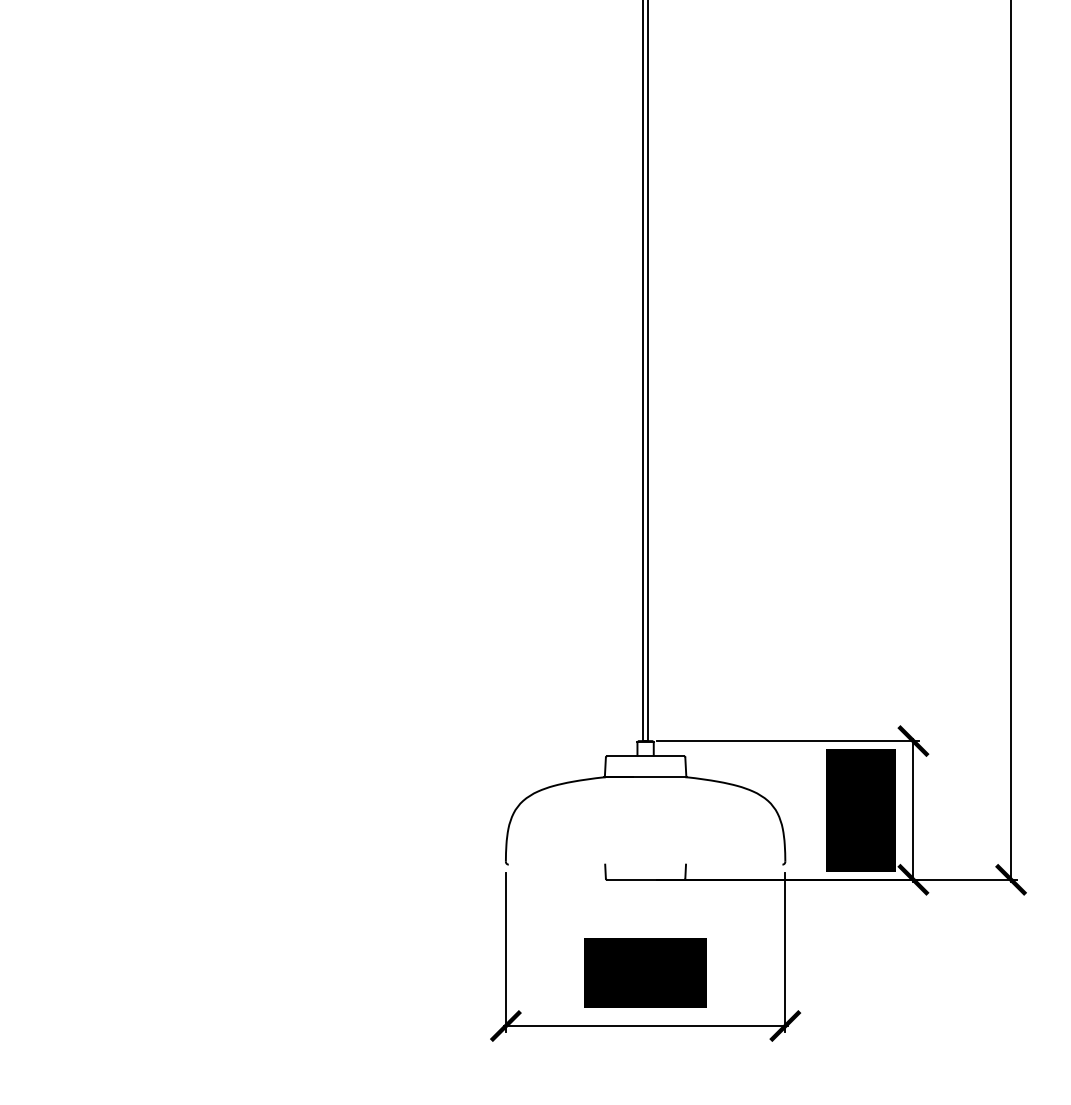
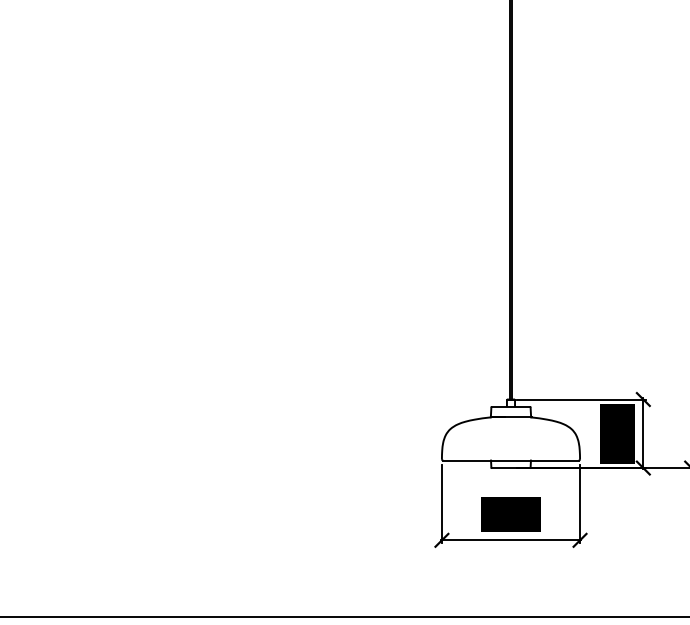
line: (644, 864) -> (510, 460), added

